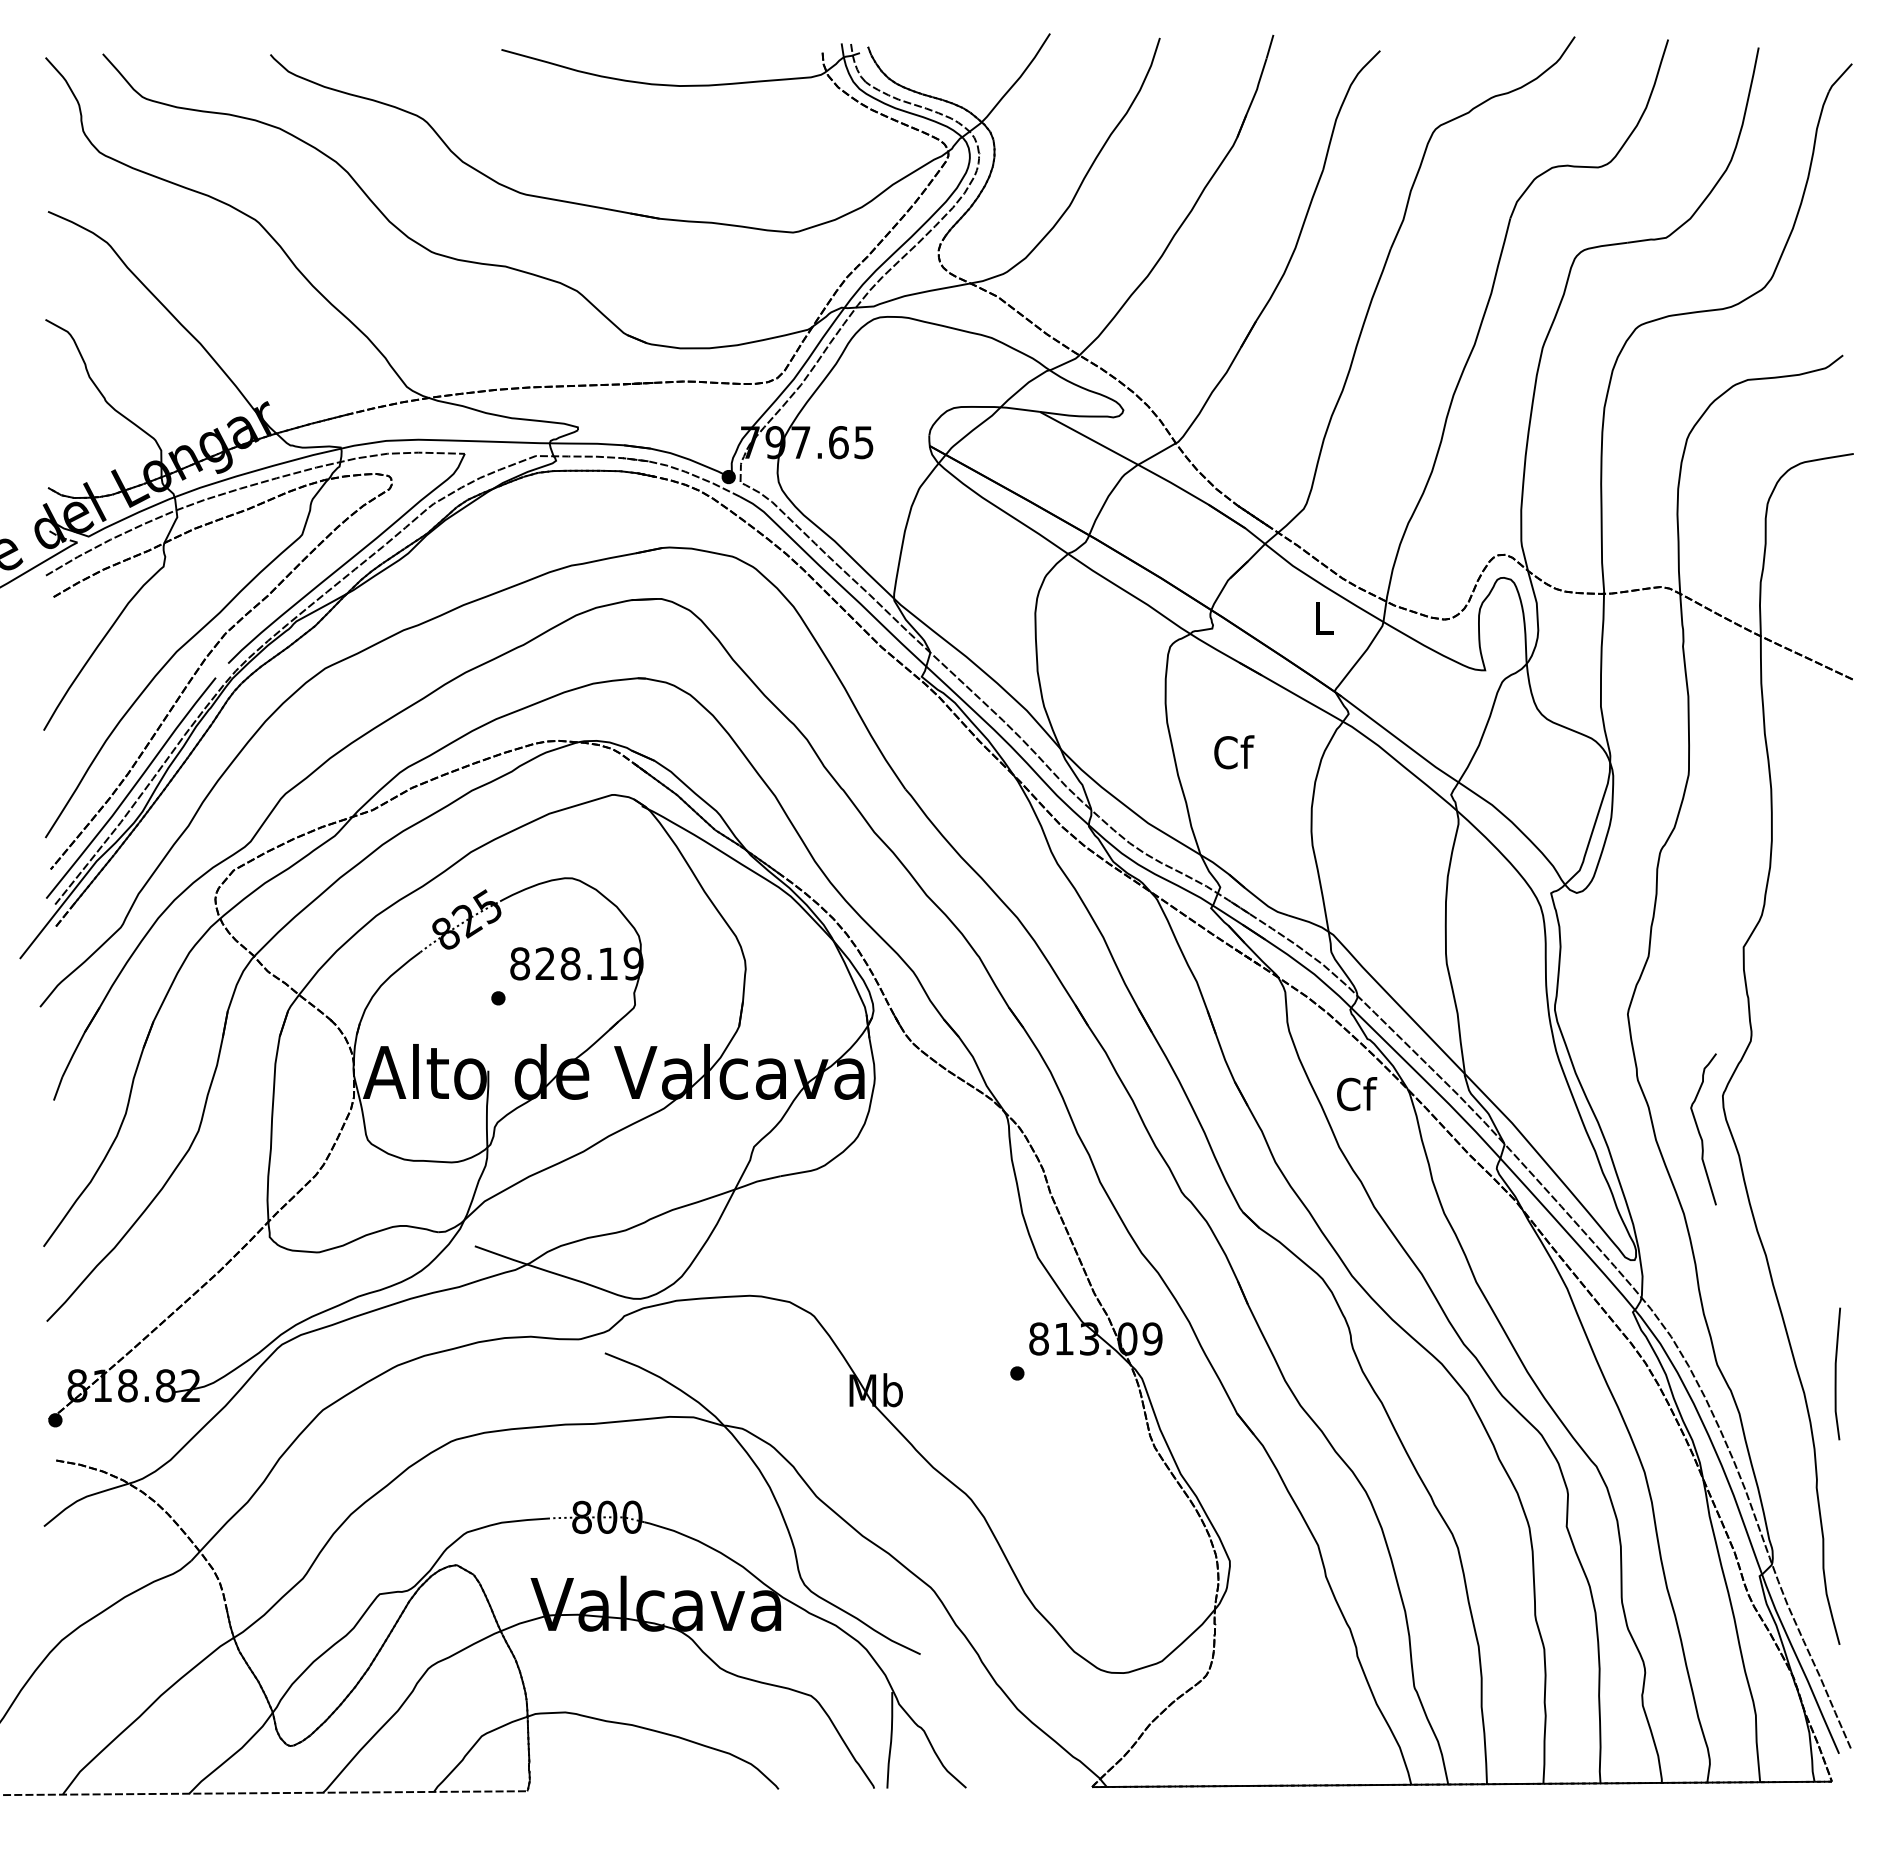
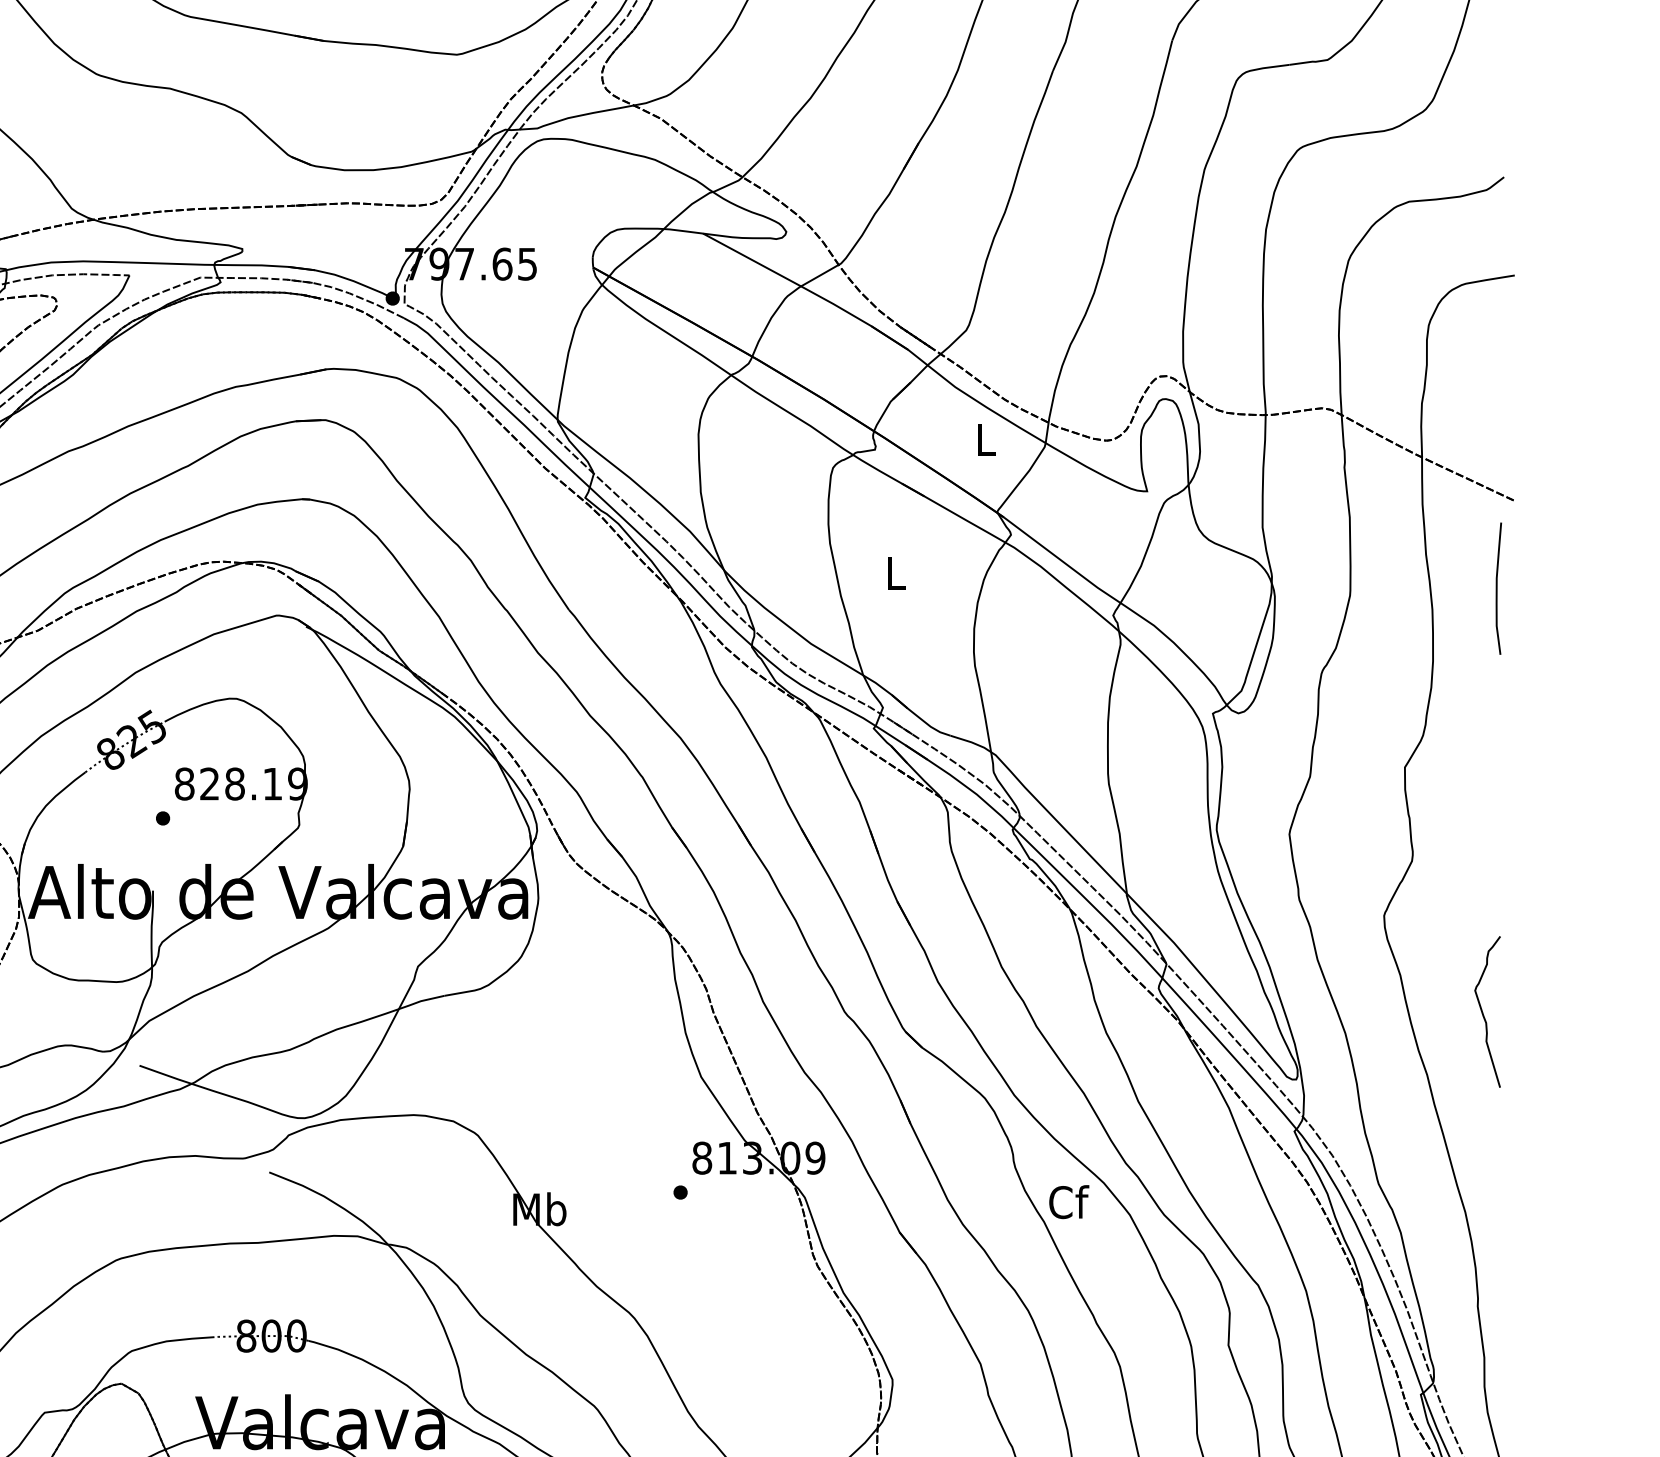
text: (1234, 752) -> (897, 573), Cf -> L
text: (1357, 1094) -> (1069, 1202), moved
curve: (1699, 1129) -> (1483, 1012), moved
curve: (1836, 1373) -> (1497, 588), moved

